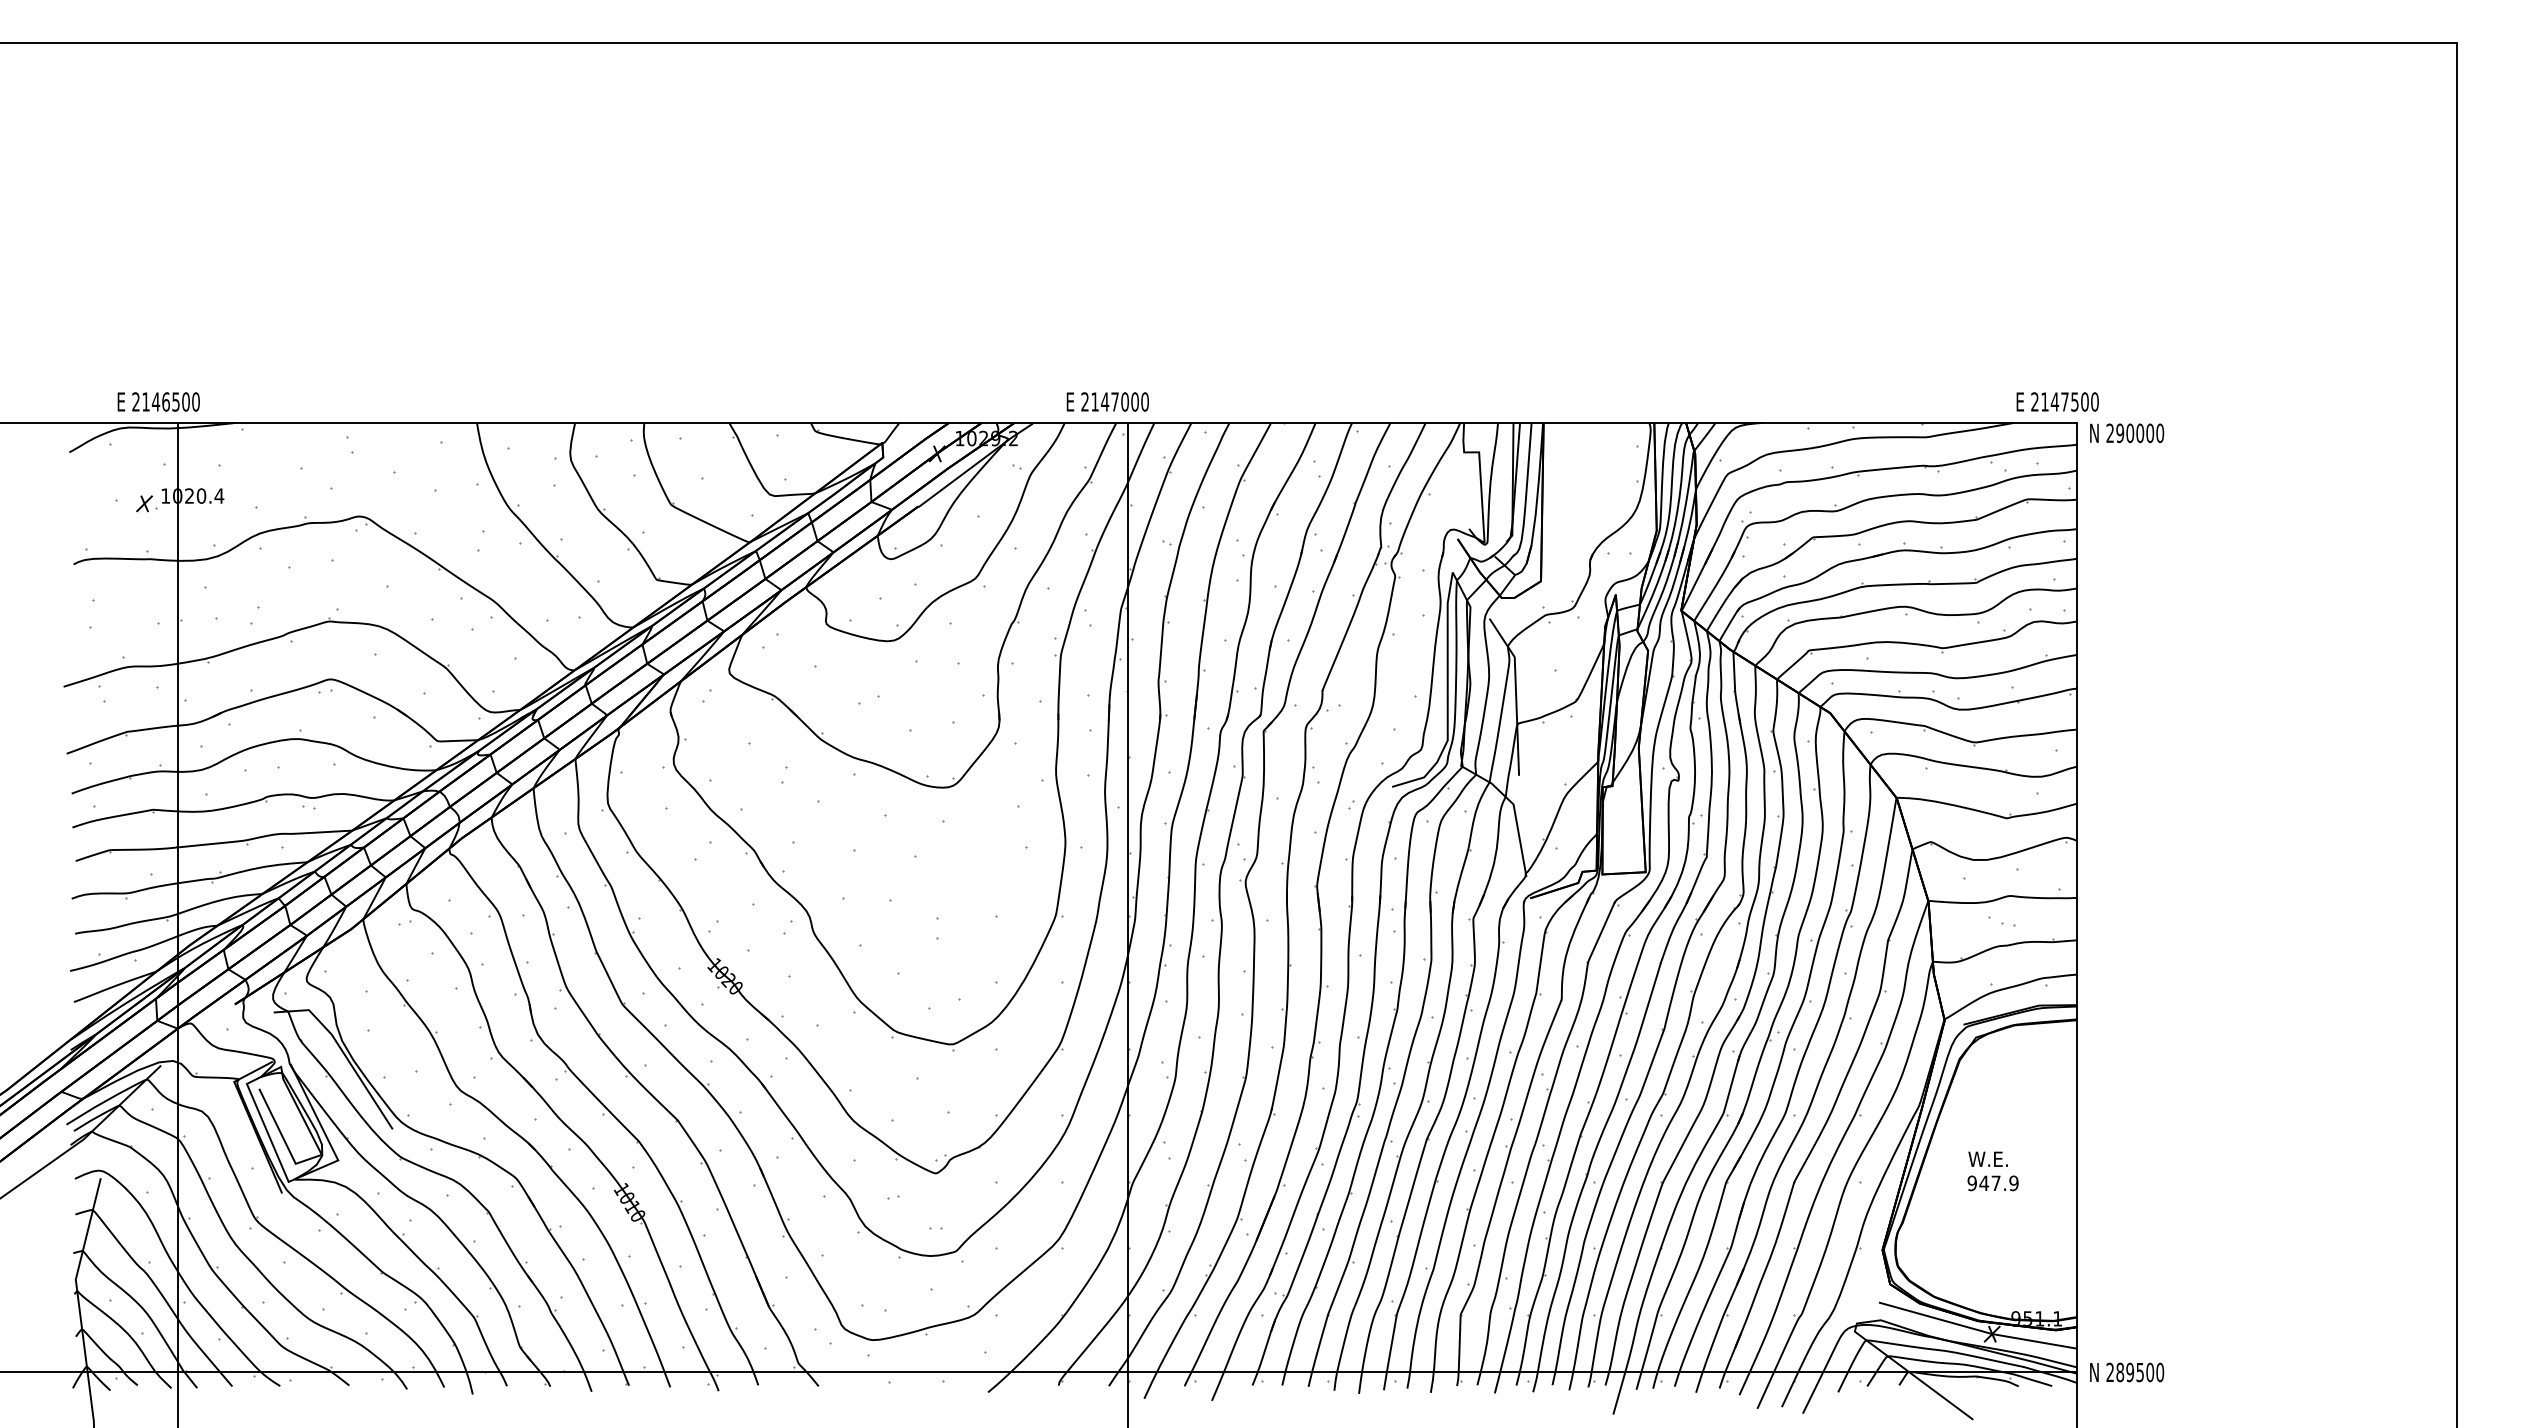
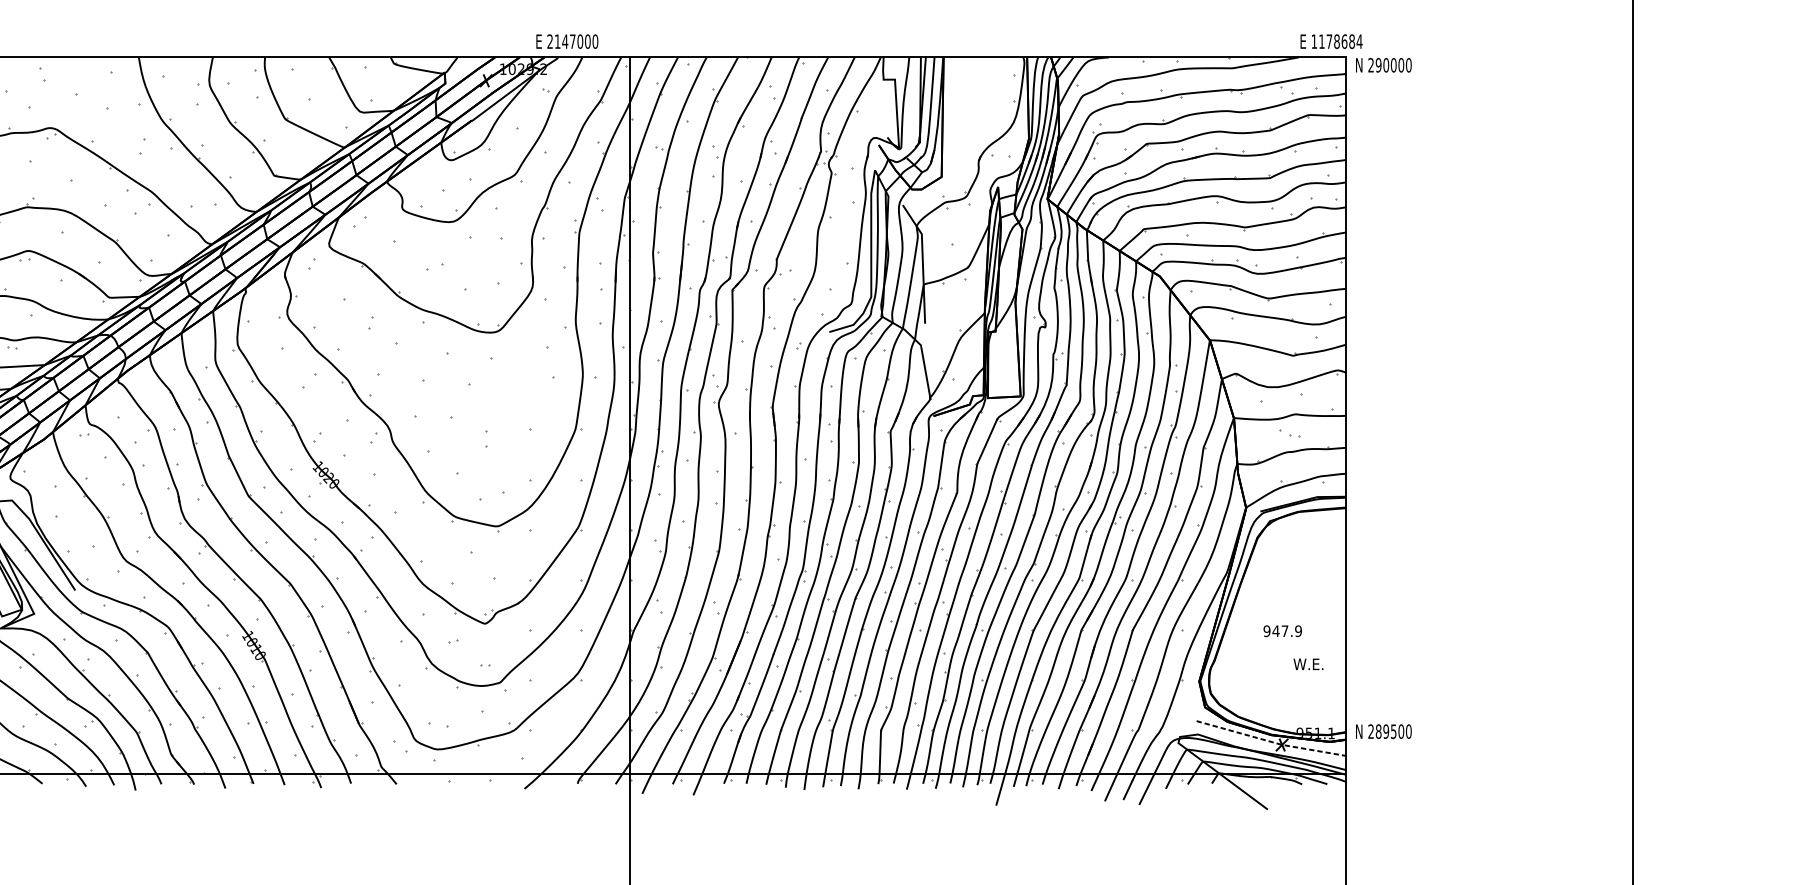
text: (1107, 401) -> (567, 41), moved
text: (2065, 401) -> (1337, 41), 2147500 -> 1178684
text: (1987, 1158) -> (1307, 663), moved
line: (1977, 1330) -> (1271, 742), solid -> dashed
text: (2127, 1372) -> (1384, 731), moved

